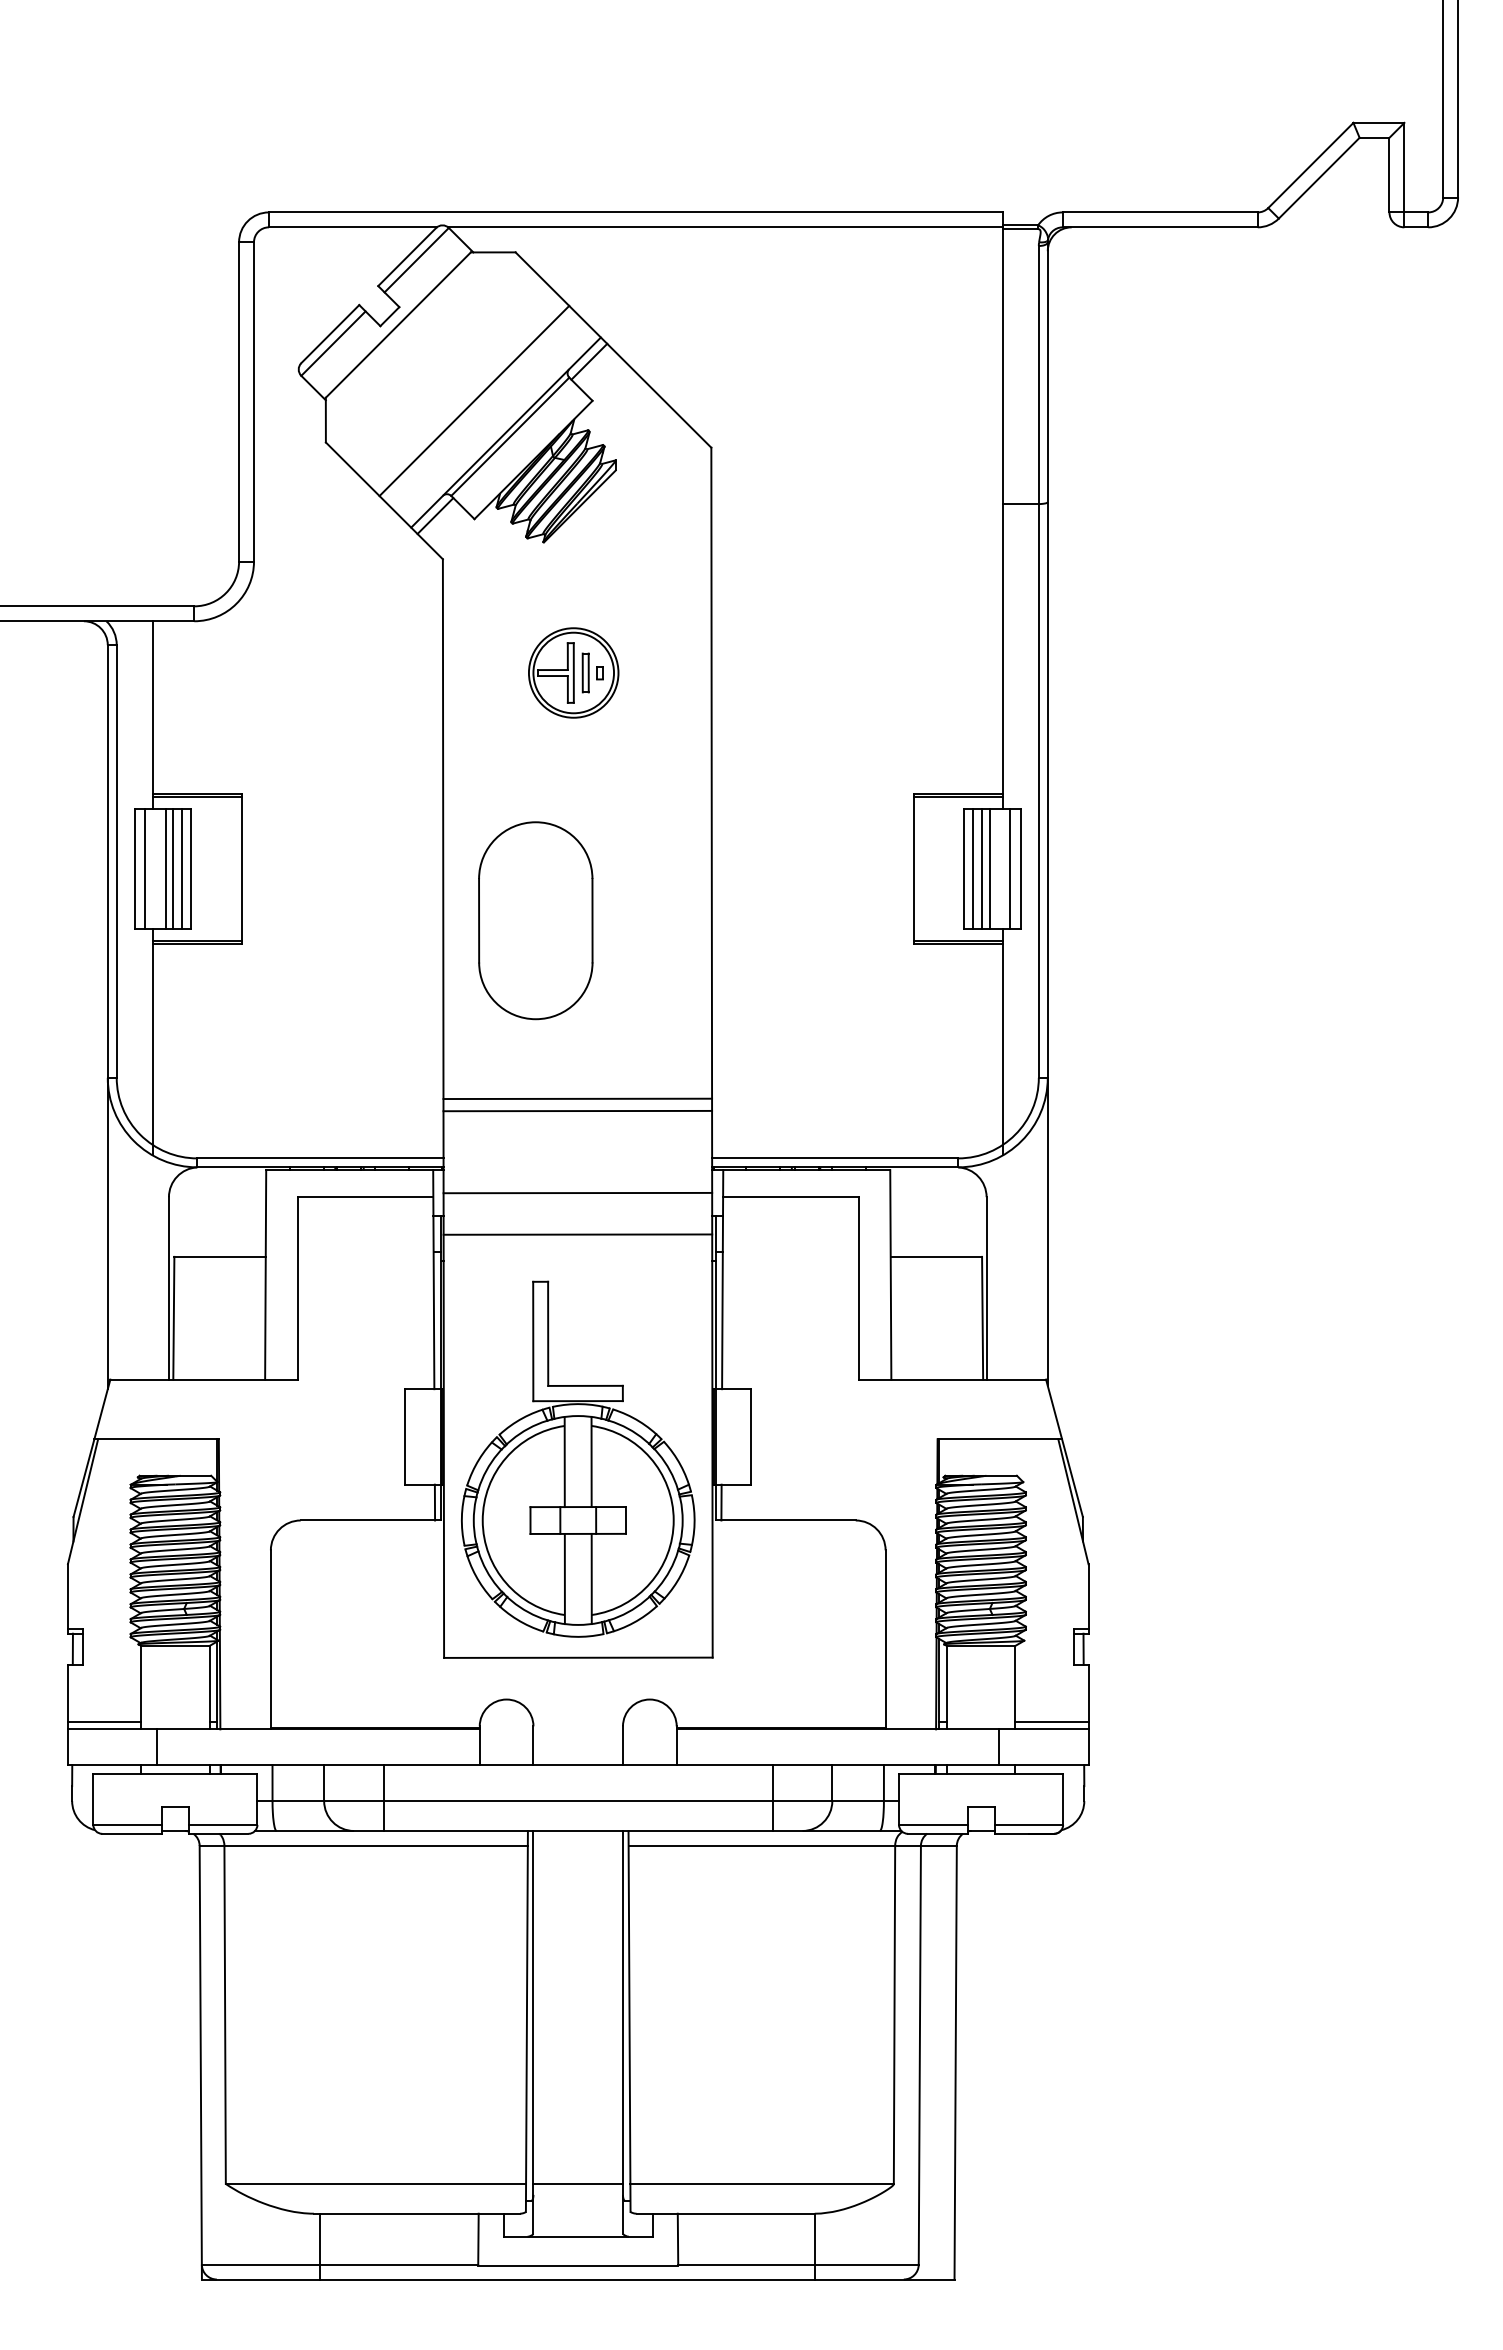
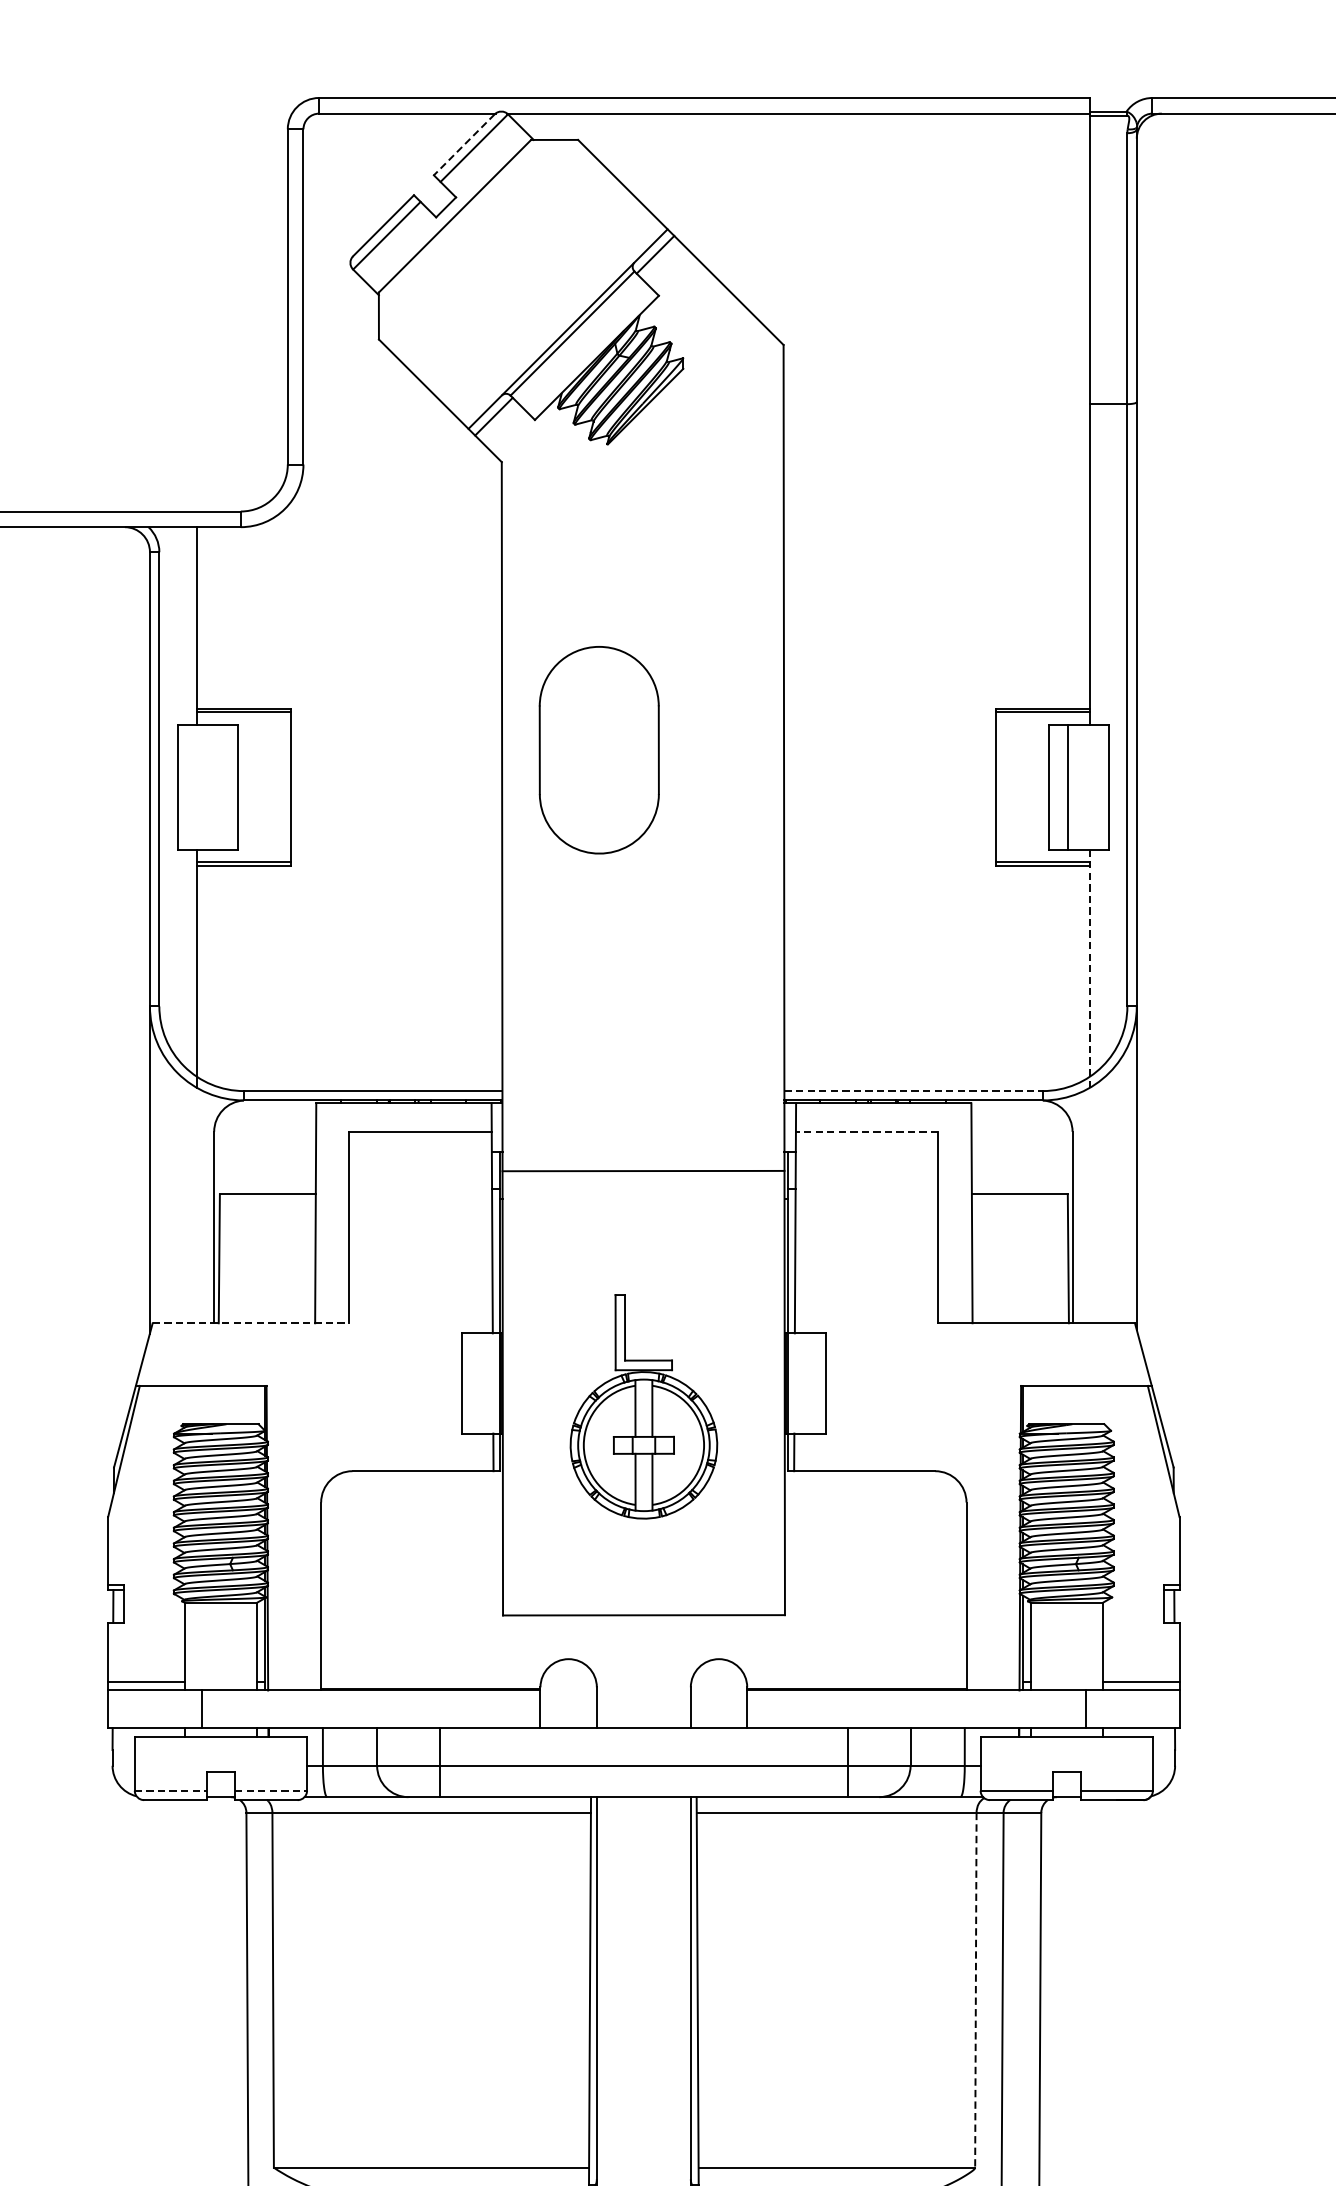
line: (406, 257) -> (463, 145), solid -> dashed
line: (474, 400) -> (534, 295), removed
part: (573, 672) -> (638, 580), removed
line: (145, 868) -> (189, 786), removed
line: (165, 868) -> (210, 786), removed
line: (173, 868) -> (218, 786), removed
line: (182, 868) -> (228, 786), removed
line: (973, 868) -> (1058, 786), removed
line: (990, 868) -> (1076, 786), removed
line: (1010, 868) -> (1097, 786), removed
part: (535, 920) -> (598, 749), moved
line: (1003, 1041) -> (1090, 968), solid -> dashed
line: (577, 1098) -> (643, 1028), removed
line: (577, 1110) -> (643, 1040), removed
line: (835, 1158) -> (913, 1091), solid -> dashed
line: (577, 1192) -> (643, 1126), removed
line: (790, 1197) -> (866, 1132), solid -> dashed
line: (204, 1379) -> (251, 1323), solid -> dashed
part: (578, 1458) -> (644, 1406), size x0.6
line: (128, 1824) -> (171, 1790), solid -> dashed
line: (223, 1824) -> (271, 1790), solid -> dashed
line: (894, 2015) -> (975, 1990), solid -> dashed
line: (577, 2184) -> (643, 2168), removed

